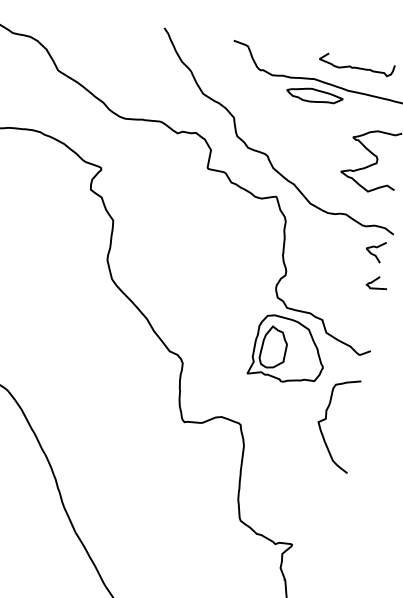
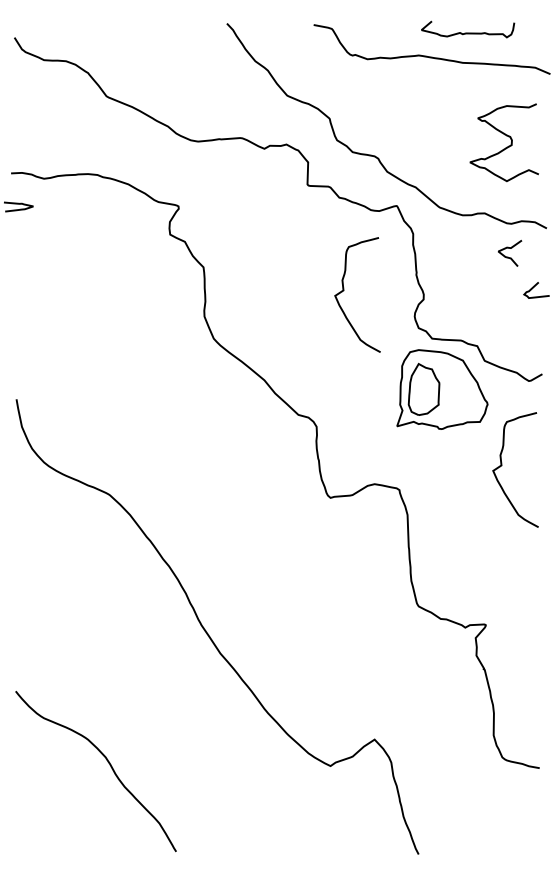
part: (314, 95) -> (422, 75), removed
curve: (373, 253) -> (508, 256), moved
curve: (223, 257) -> (344, 290), added

